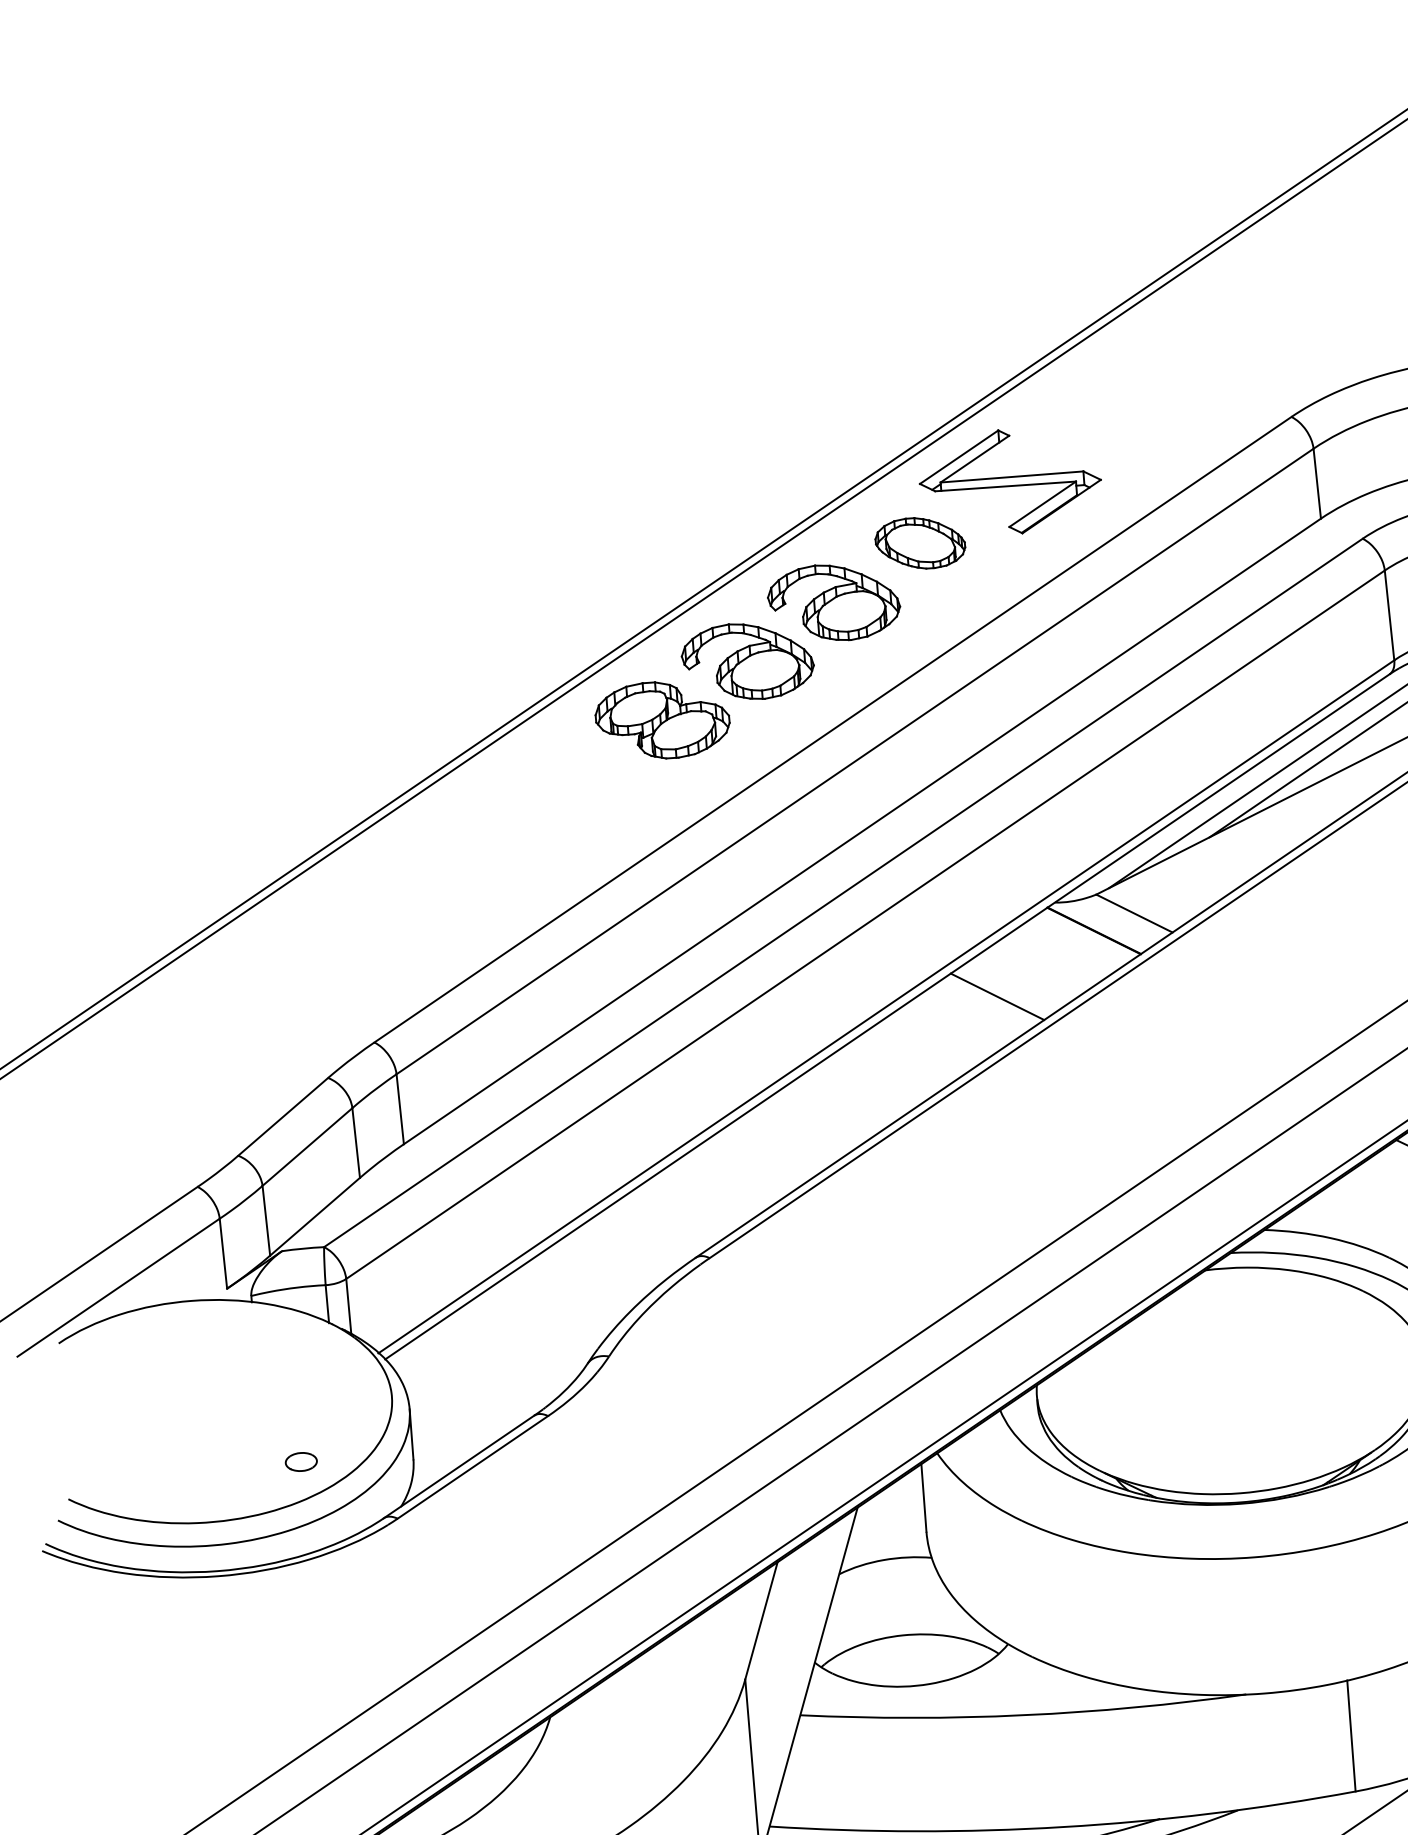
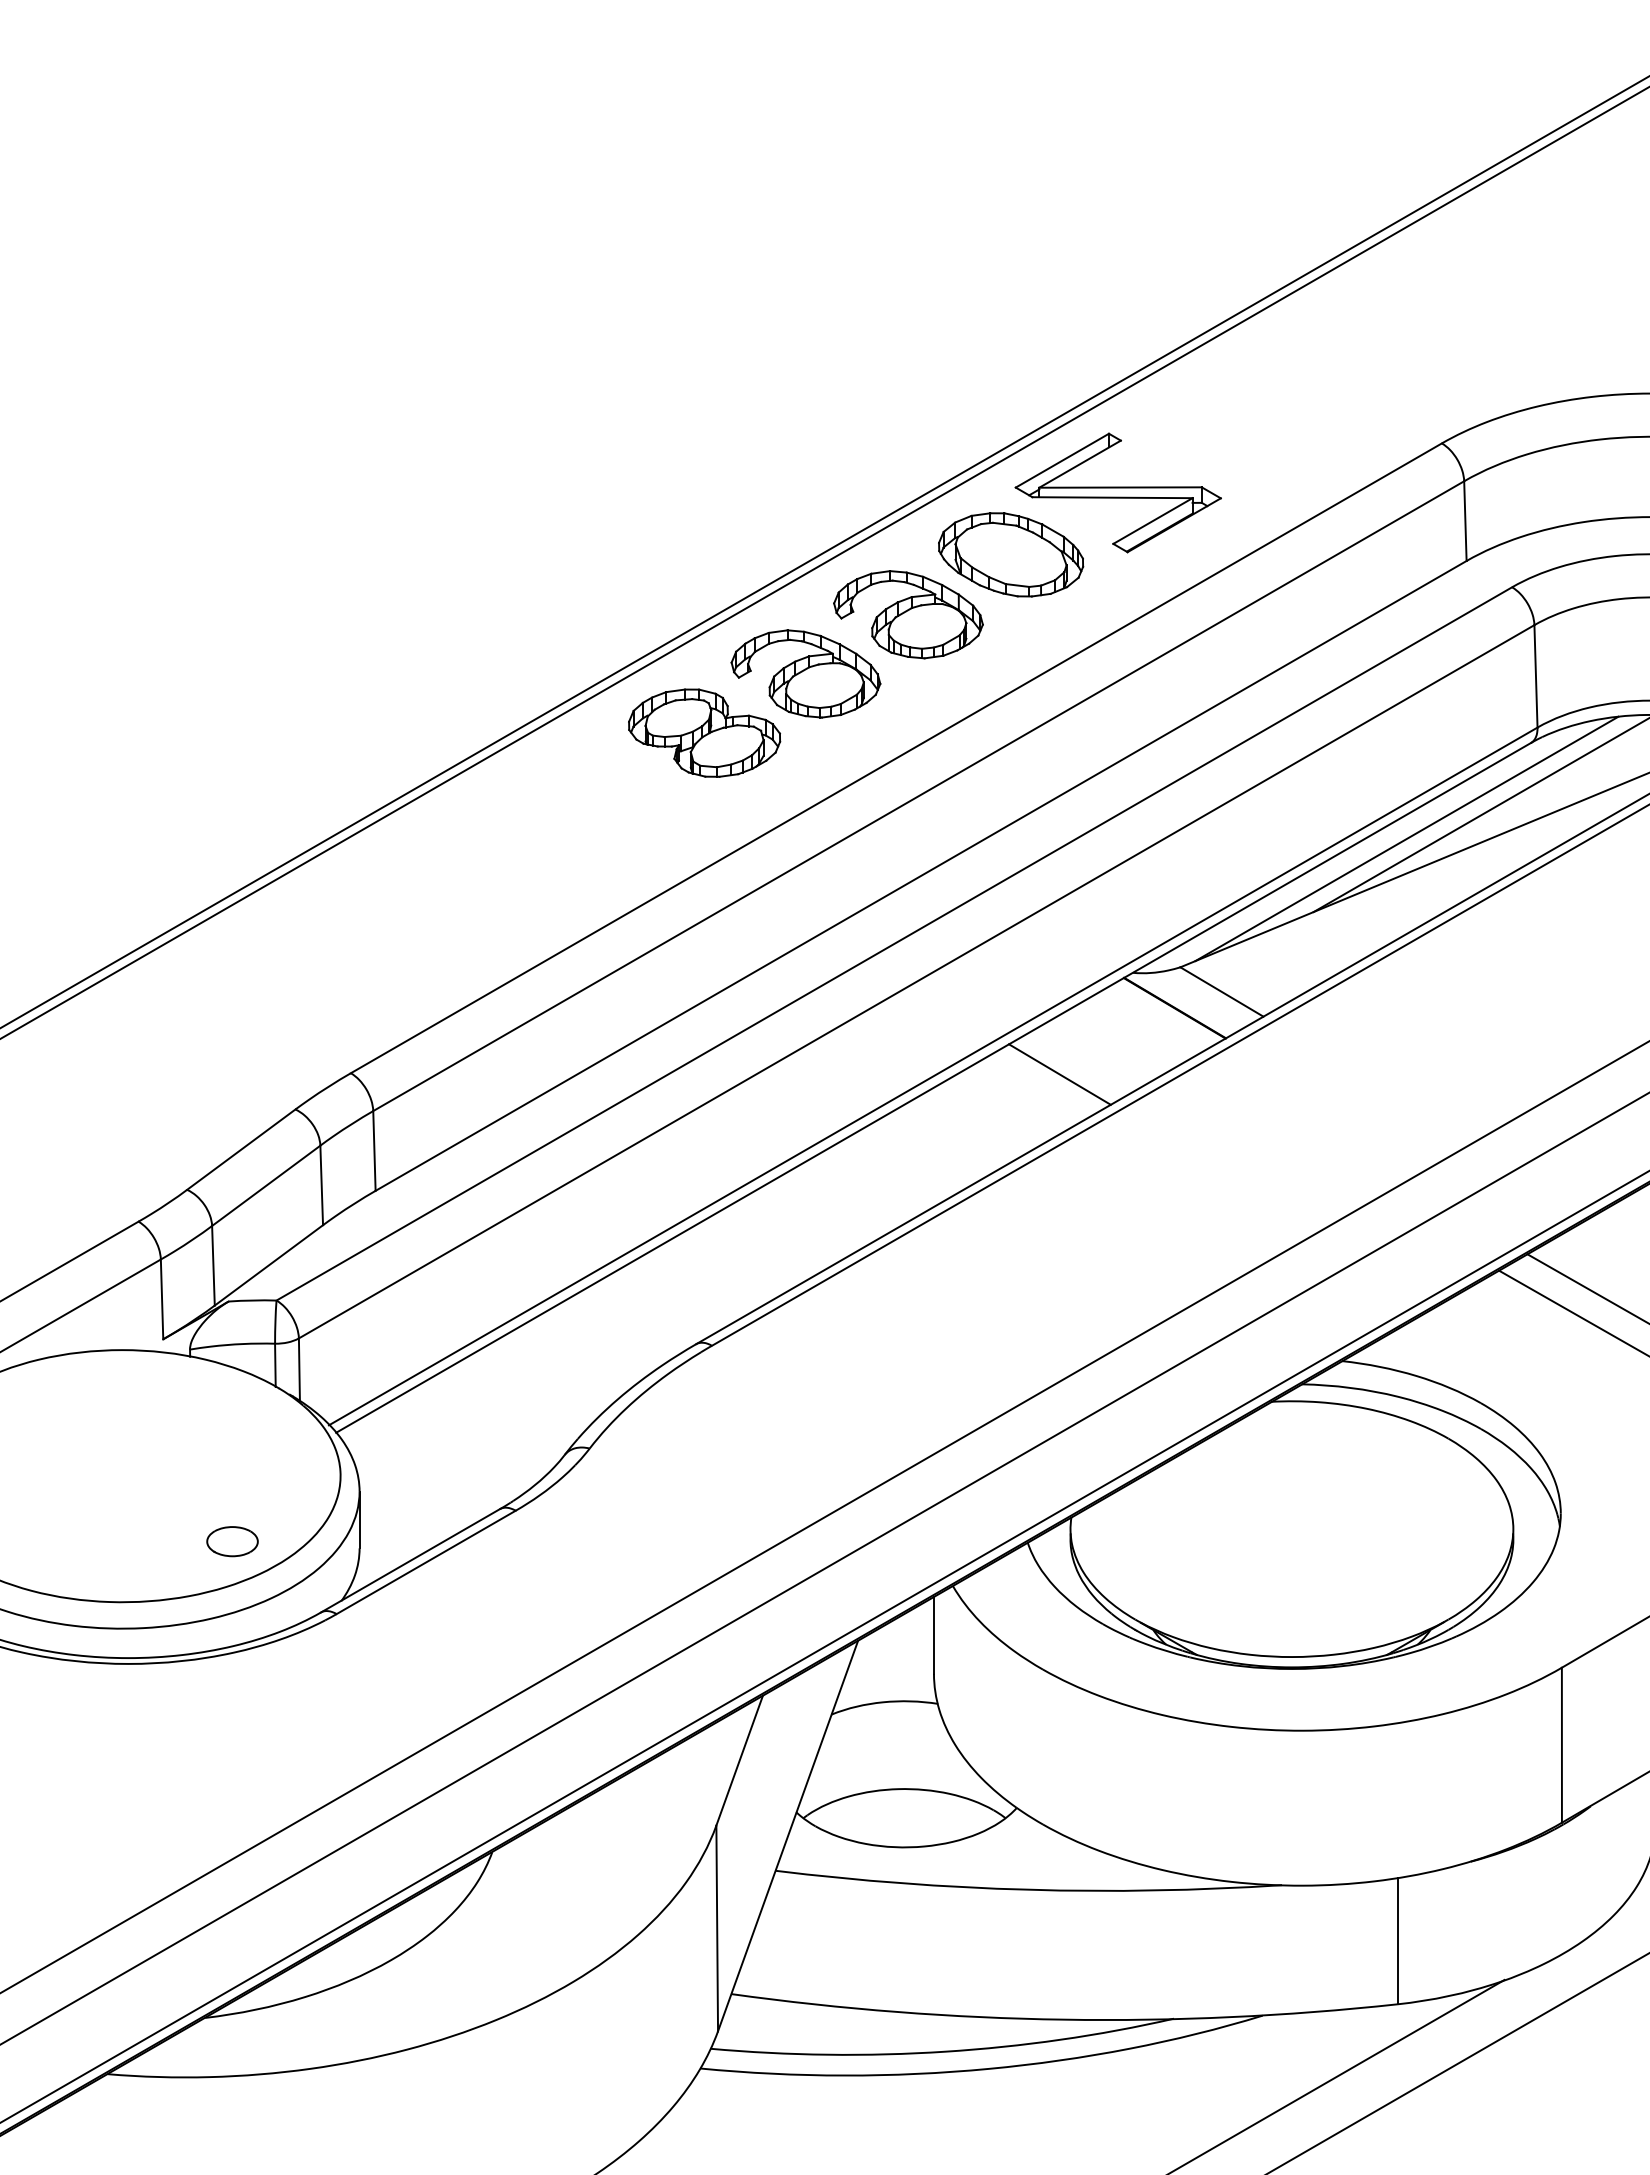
part: (920, 543) -> (1011, 554), size x1.43
part: (301, 1461) -> (232, 1541), size x1.43

